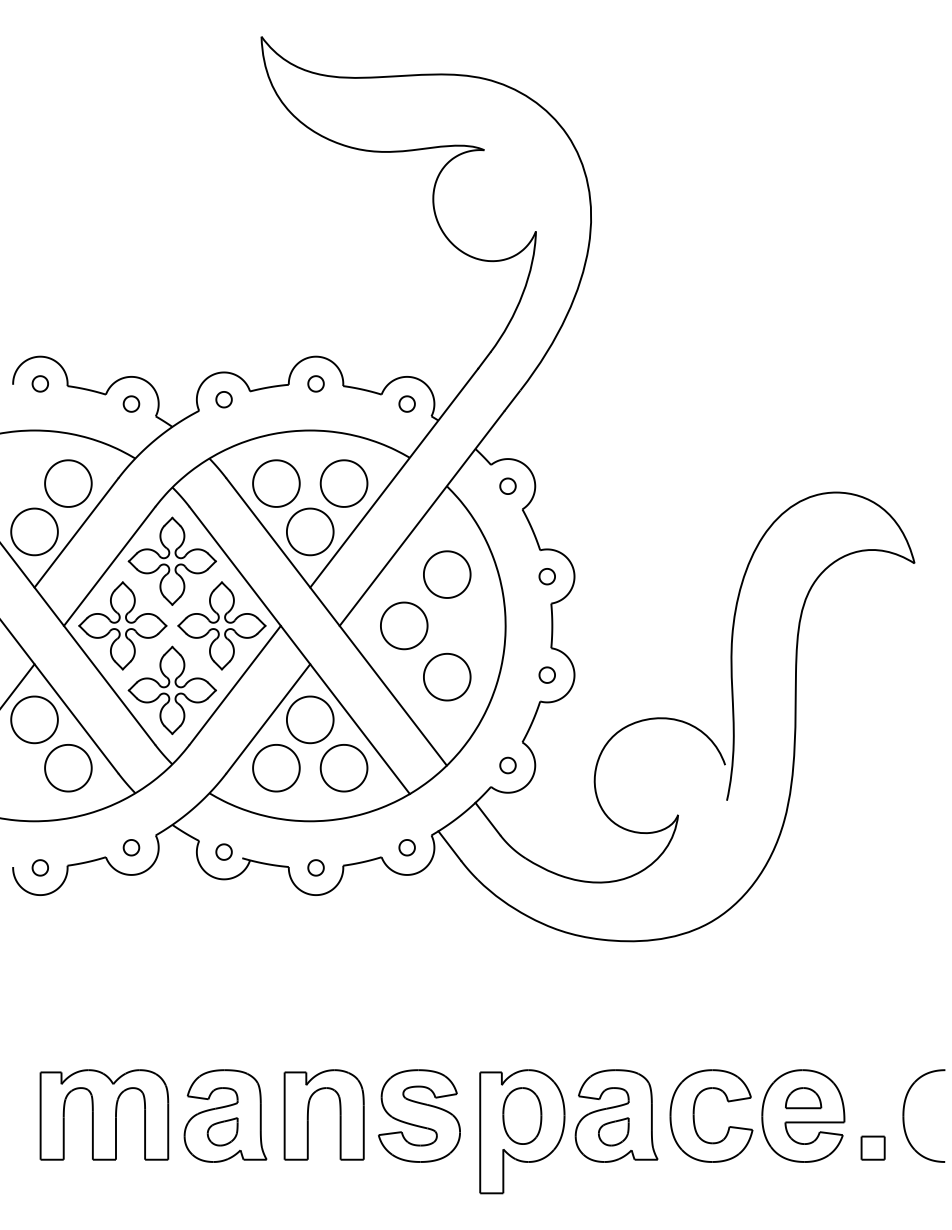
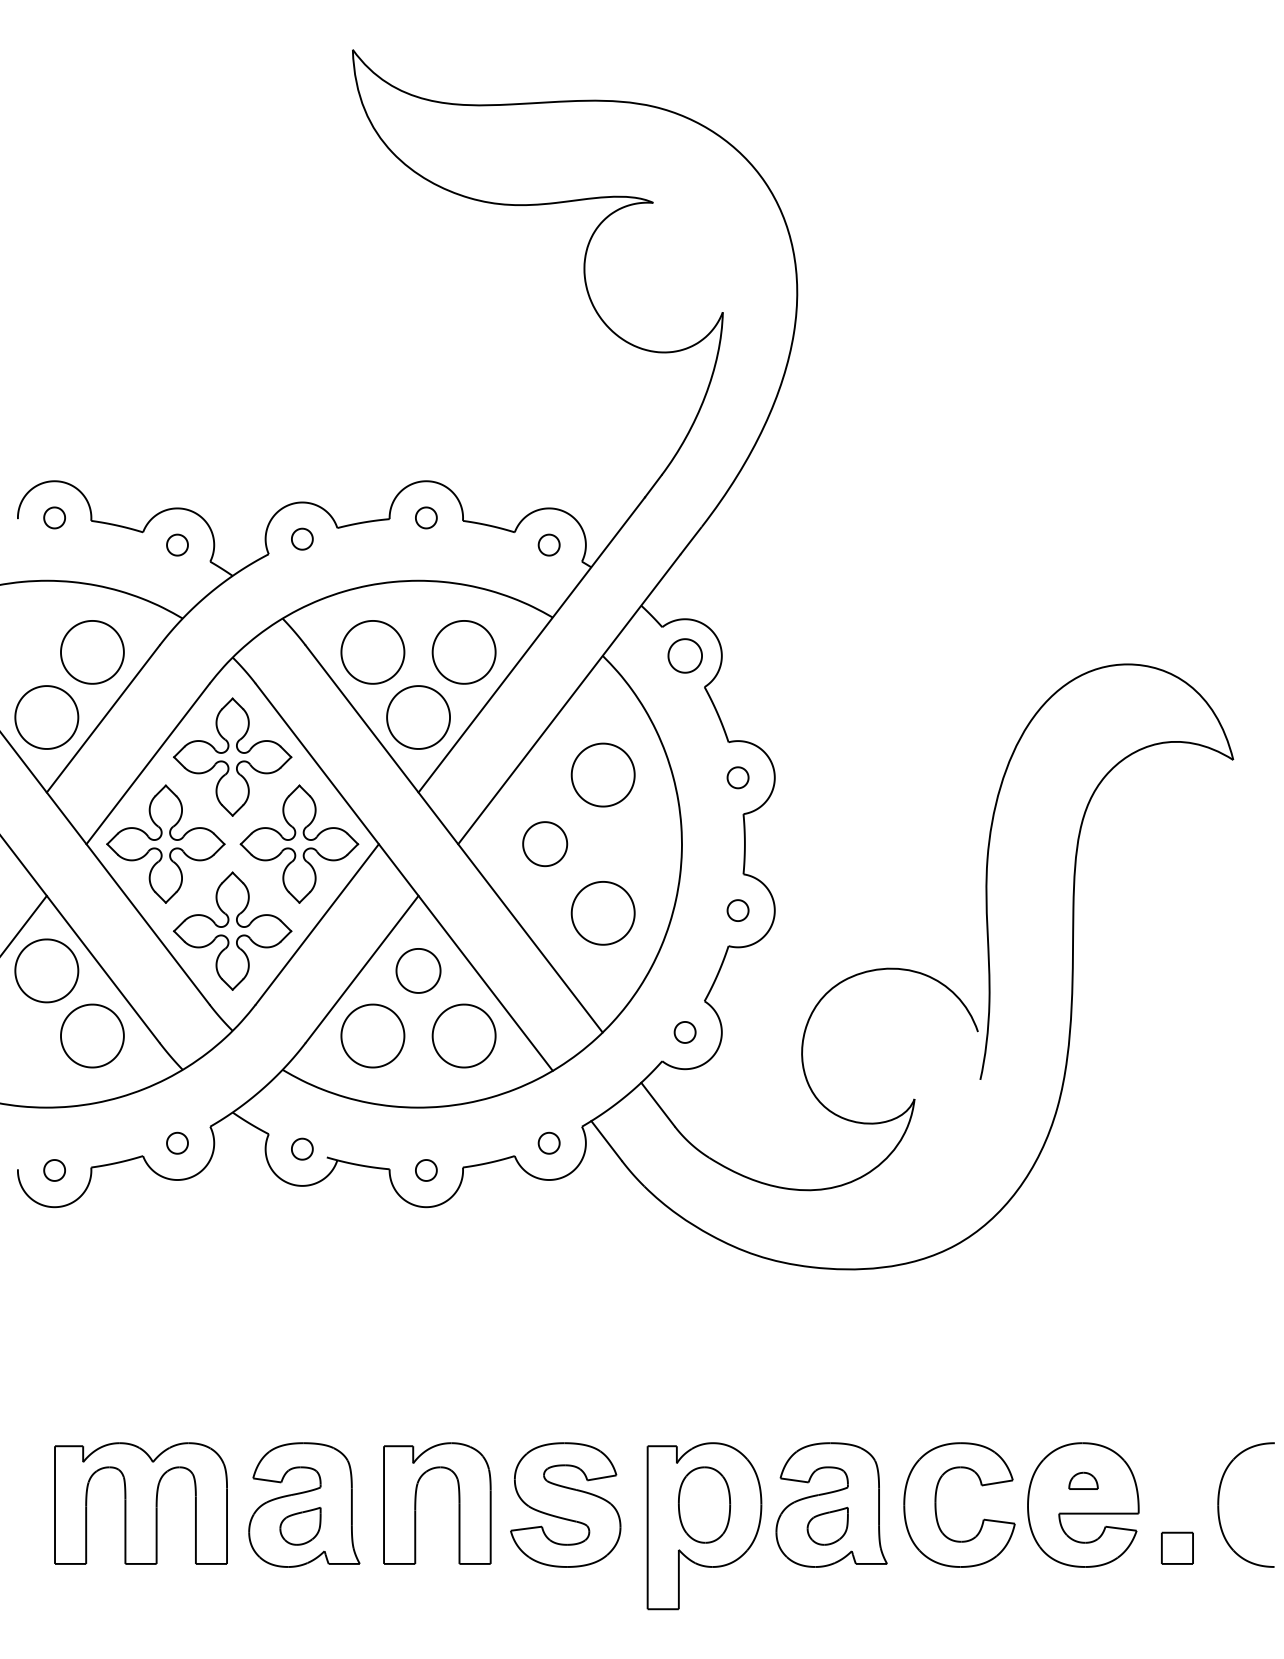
part: (507, 485) -> (684, 655), size x1.6
part: (403, 625) -> (544, 843), size x0.7
part: (310, 719) -> (418, 970), size x0.7
part: (803, 1097) -> (1083, 1480), size x0.6

